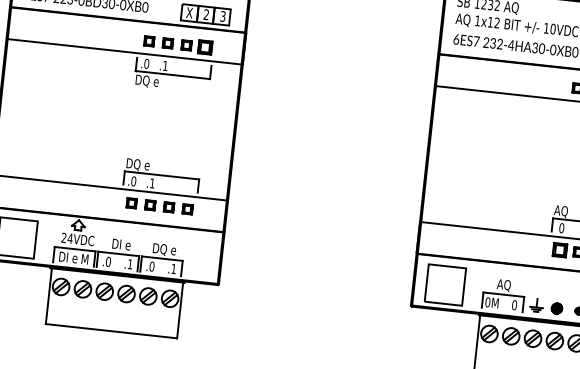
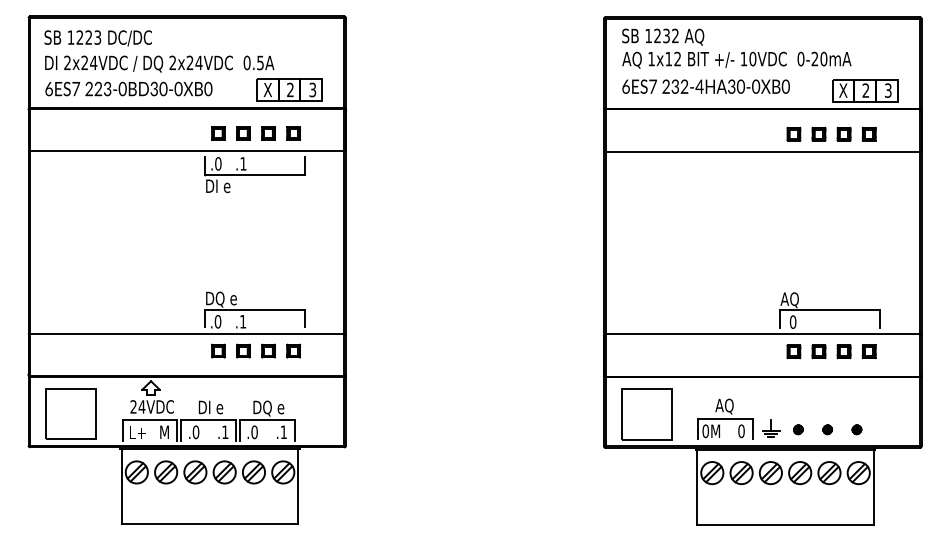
part: (205, 47) -> (293, 133), size x0.71
text: (150, 82) -> (225, 187), DQ e -> DI e
part: (559, 250) -> (793, 351), size x0.71
text: (68, 257) -> (142, 432), DI e -> L+
part: (557, 308) -> (798, 429), size x0.62

